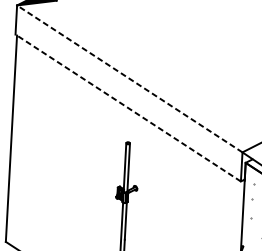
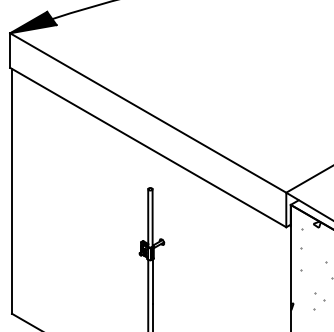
line: (129, 78) -> (147, 112), dashed -> solid
line: (127, 107) -> (147, 147), dashed -> solid

